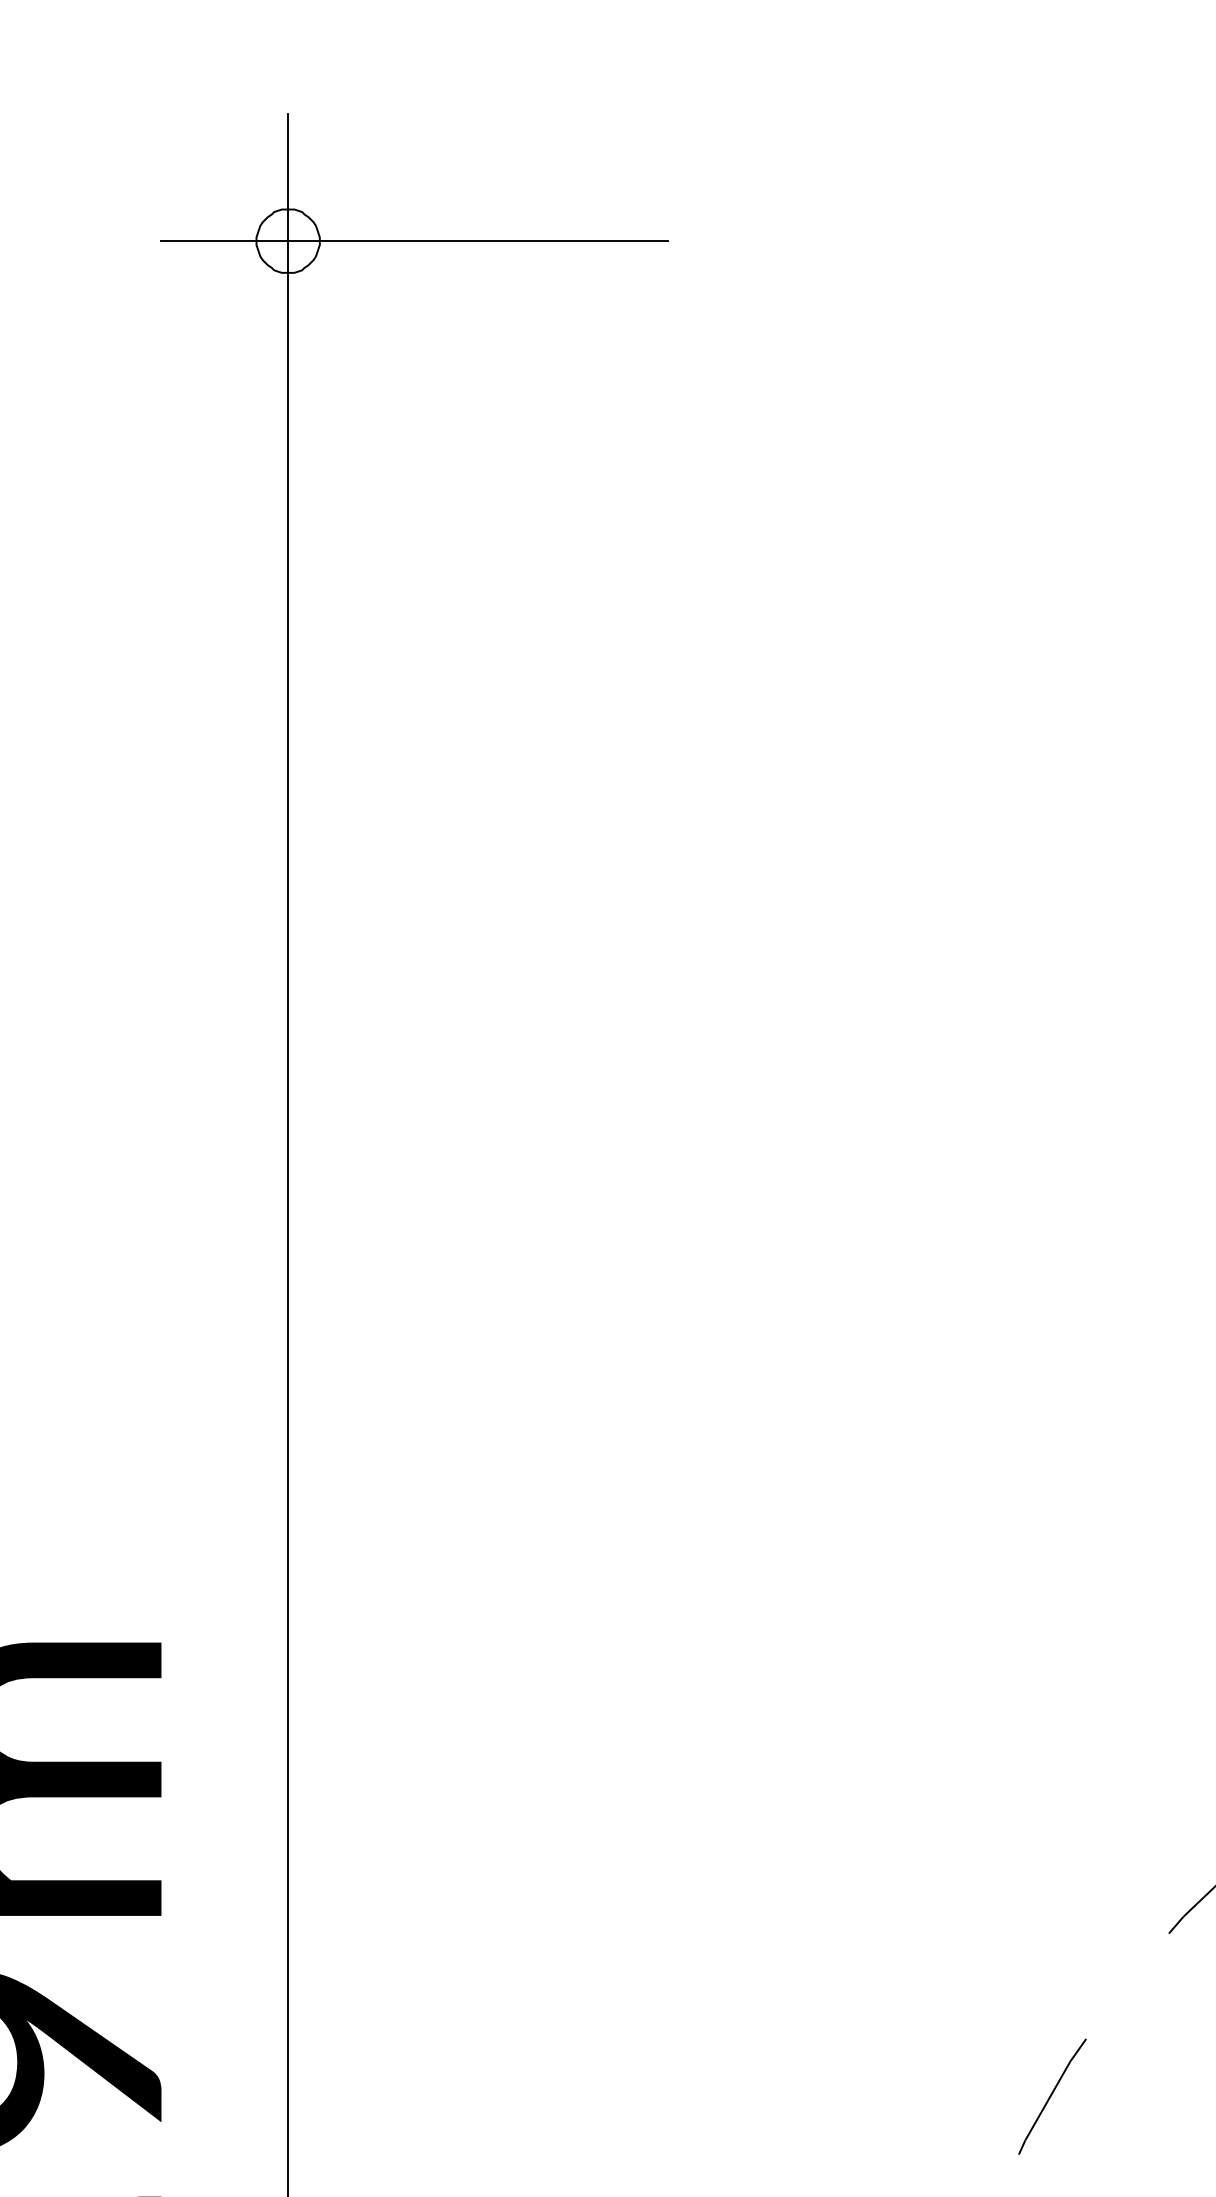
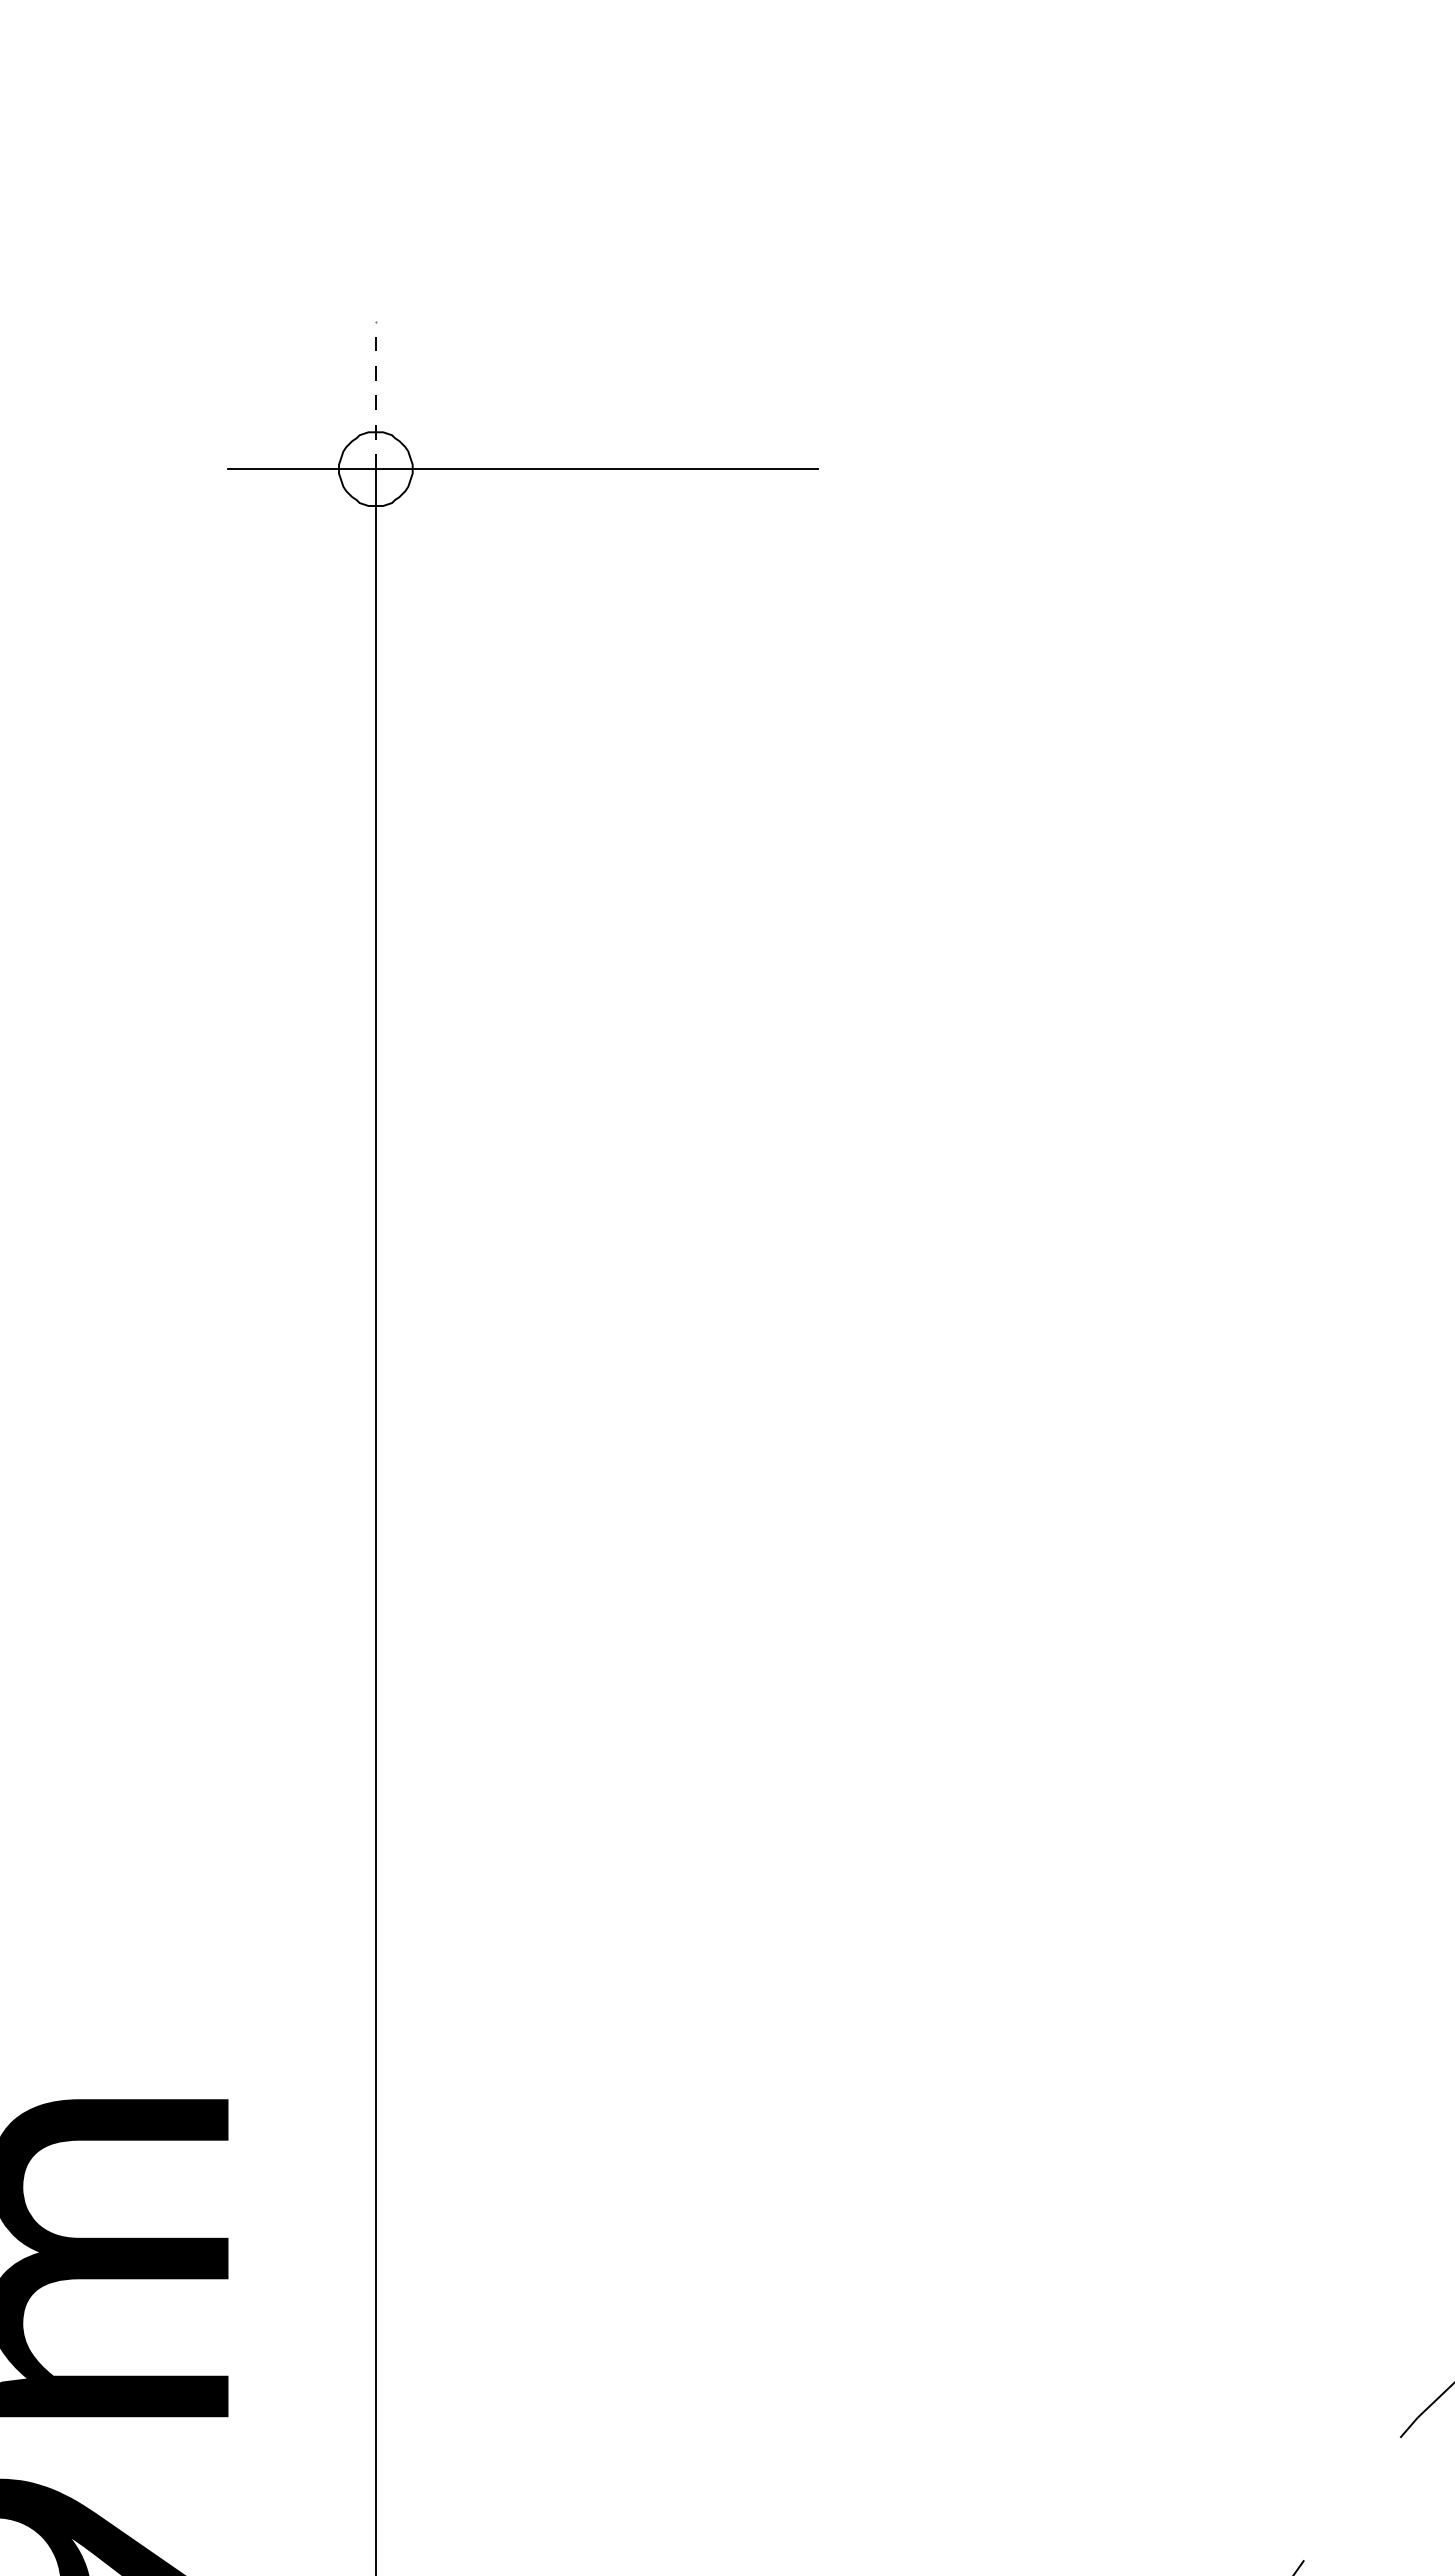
line: (287, 177) -> (375, 395), solid -> dashed

